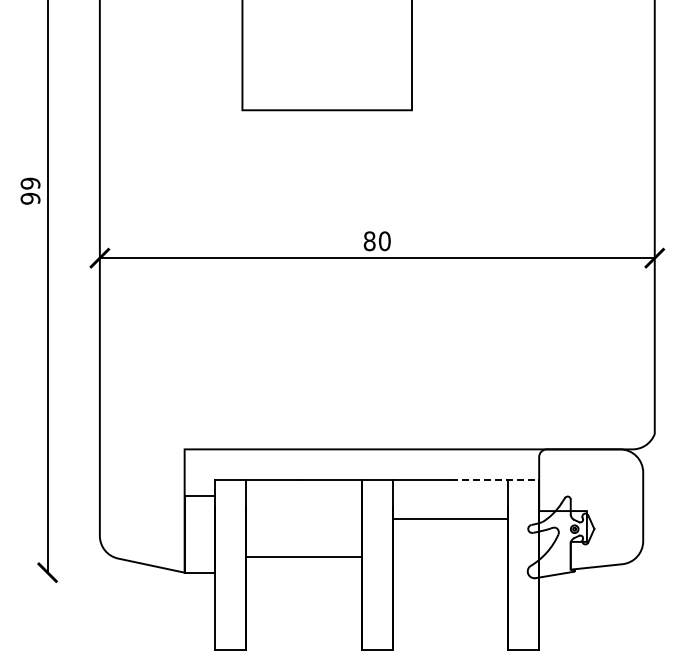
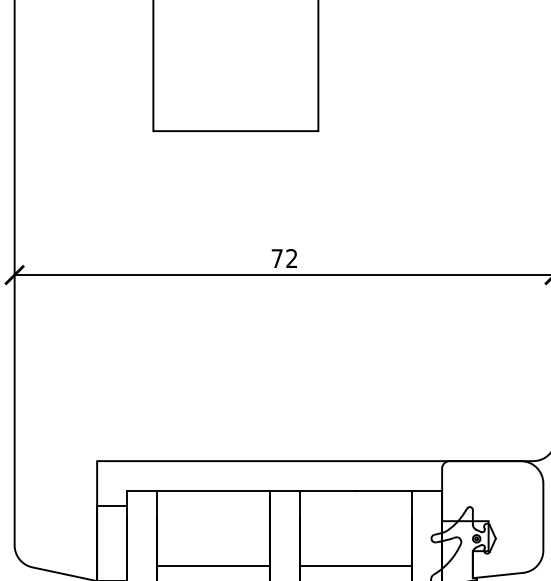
text: (376, 241) -> (283, 258), 80 -> 72
line: (495, 480) -> (399, 491), dashed -> solid
line: (450, 519) -> (355, 566), moved

